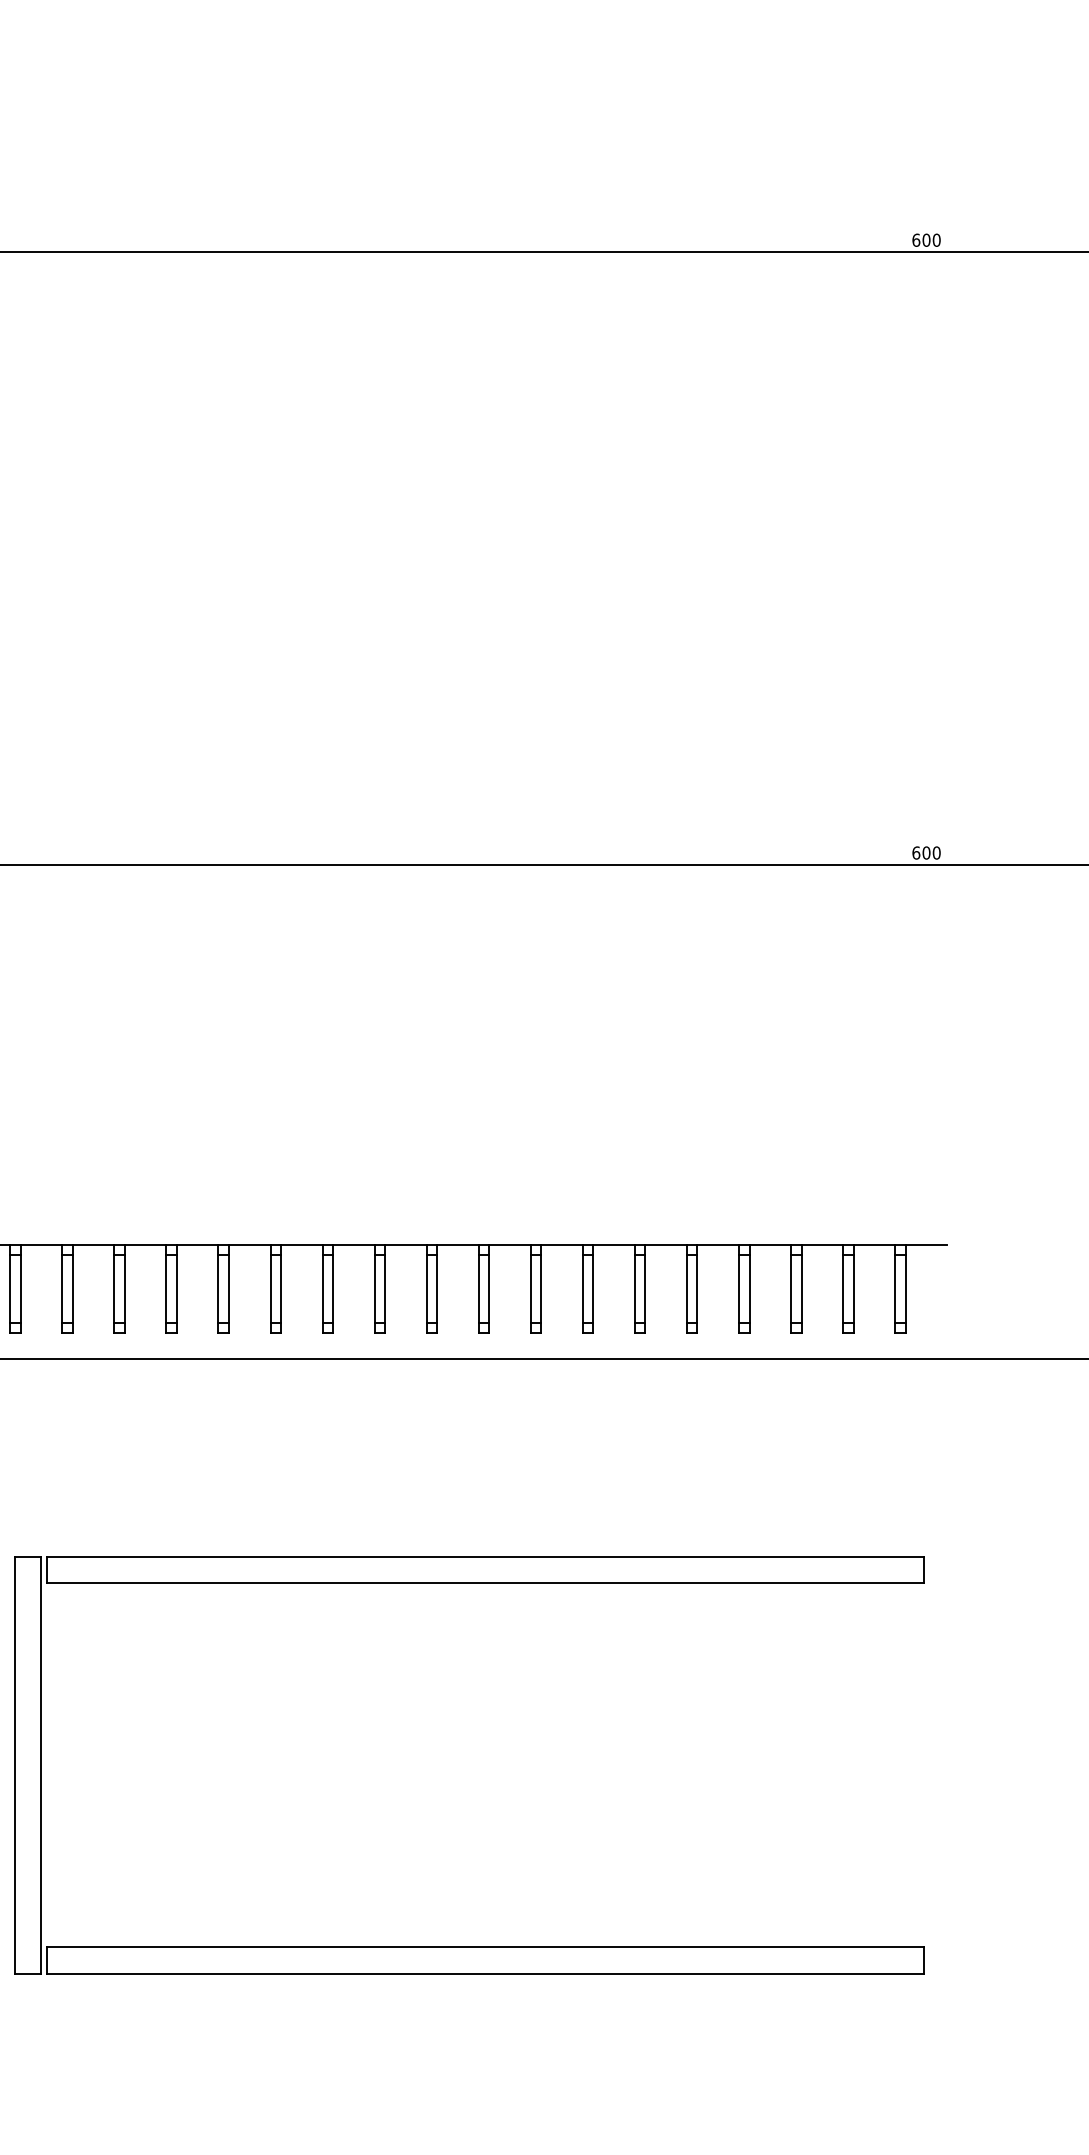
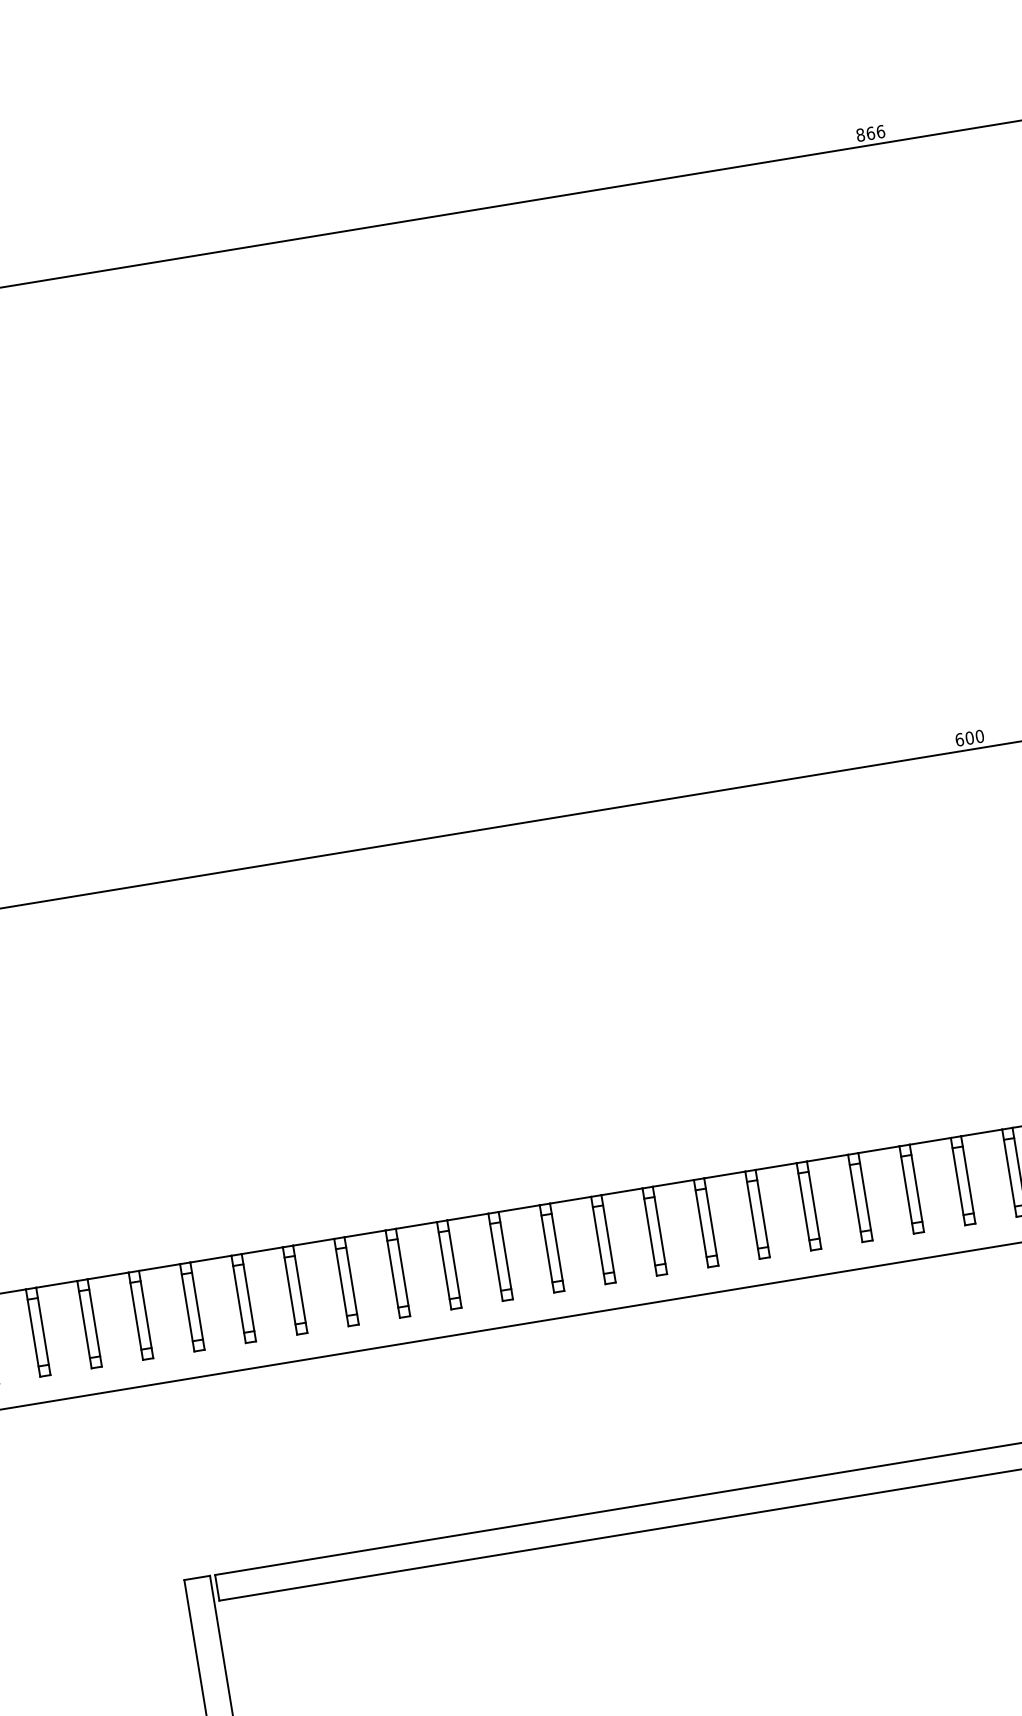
text: (926, 239) -> (870, 132), 600 -> 866

